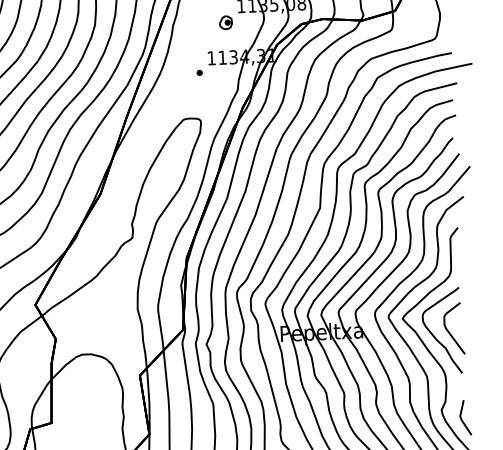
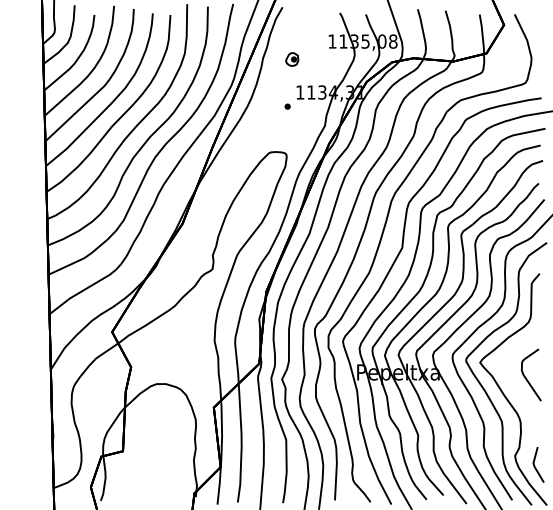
part: (226, 22) -> (292, 59), moved
curve: (435, 337) -> (512, 382), removed

